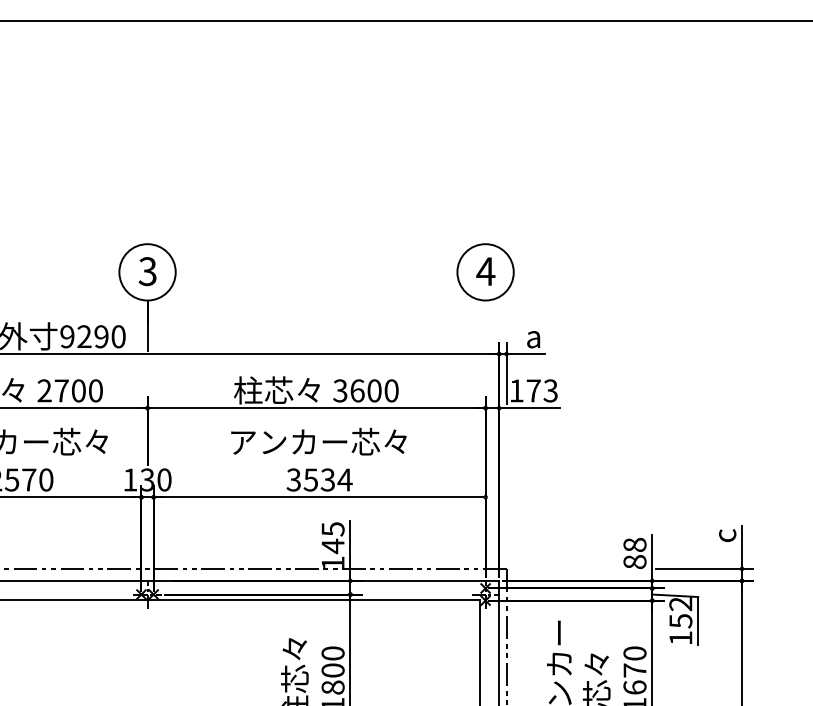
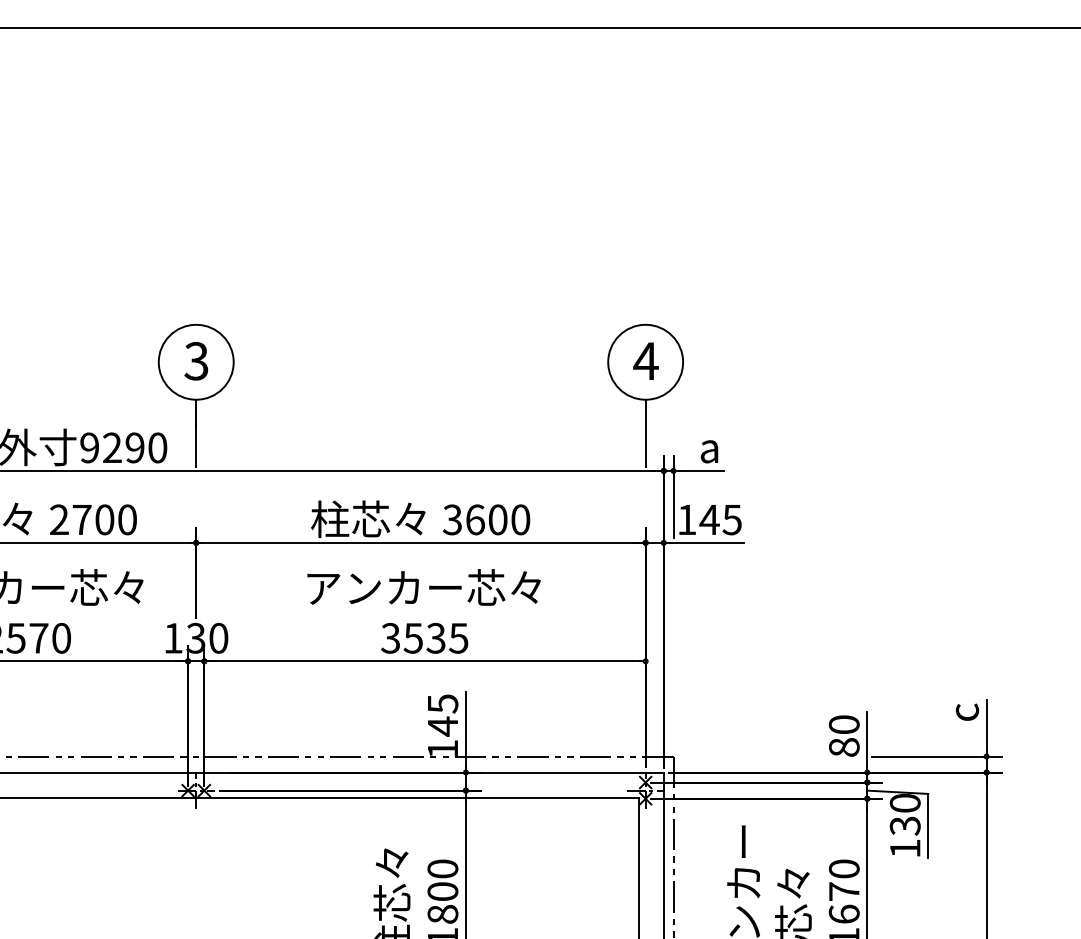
line: (485, 325) -> (645, 432), added
text: (541, 390) -> (719, 519), 173 -> 145
text: (344, 479) -> (458, 637), 3534 -> 3535
text: (635, 544) -> (844, 724), 88 -> 80
text: (680, 612) -> (904, 814), 152 -> 130

